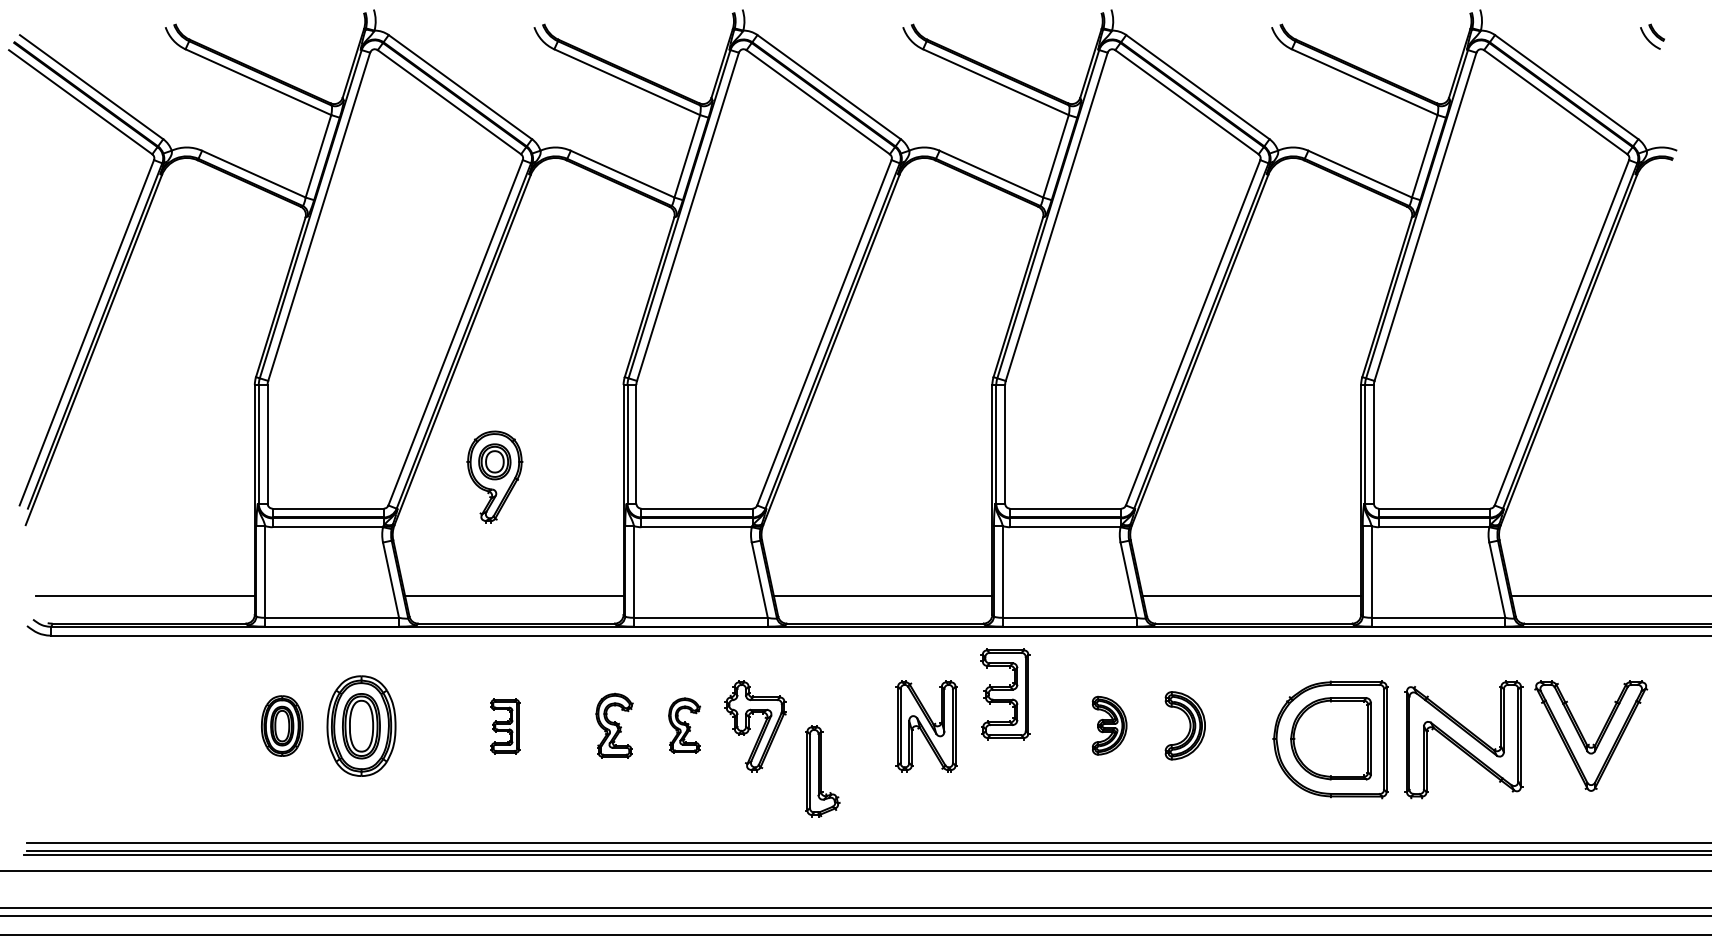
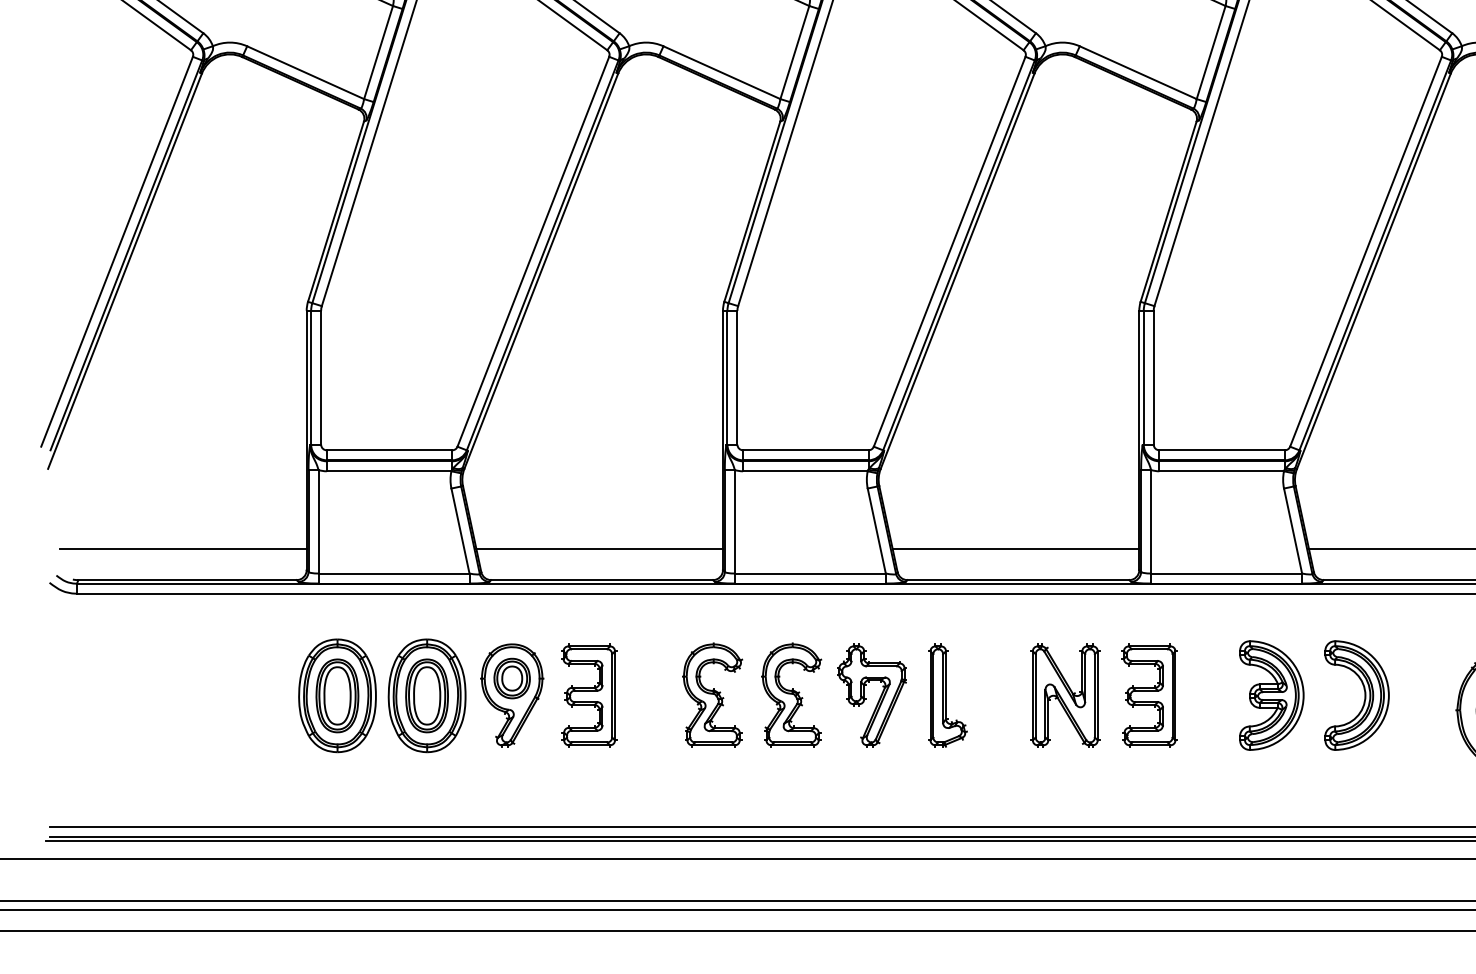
part: (494, 476) -> (511, 695), moved
part: (1005, 694) -> (1149, 696), moved
part: (282, 725) -> (337, 695), size x1.67
part: (614, 725) -> (712, 695), size x1.43
part: (684, 725) -> (791, 695), size x1.67
part: (1109, 725) -> (1271, 695), size x1.67
part: (1185, 725) -> (1357, 695), size x1.43
part: (505, 726) -> (589, 696), size x1.67
part: (822, 771) -> (947, 696), moved

